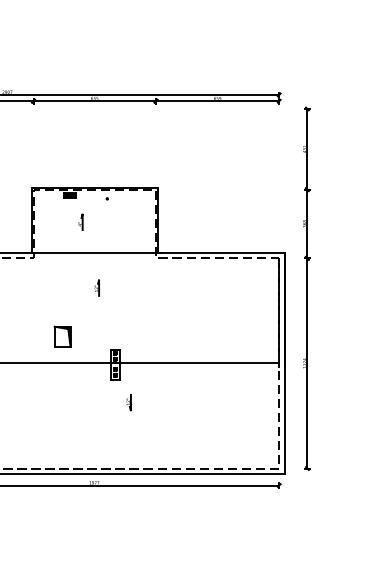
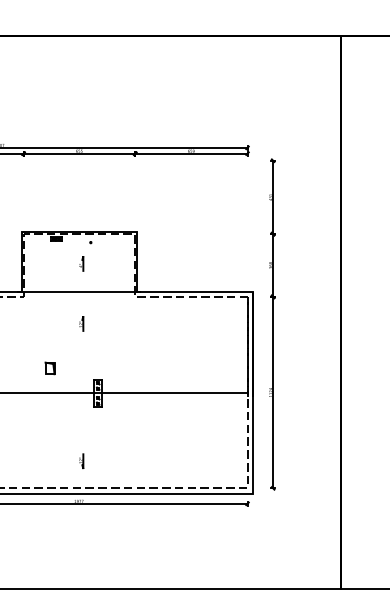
part: (80, 221) -> (81, 263), moved
part: (61, 337) -> (49, 368), size x0.62
part: (128, 402) -> (81, 461), moved

